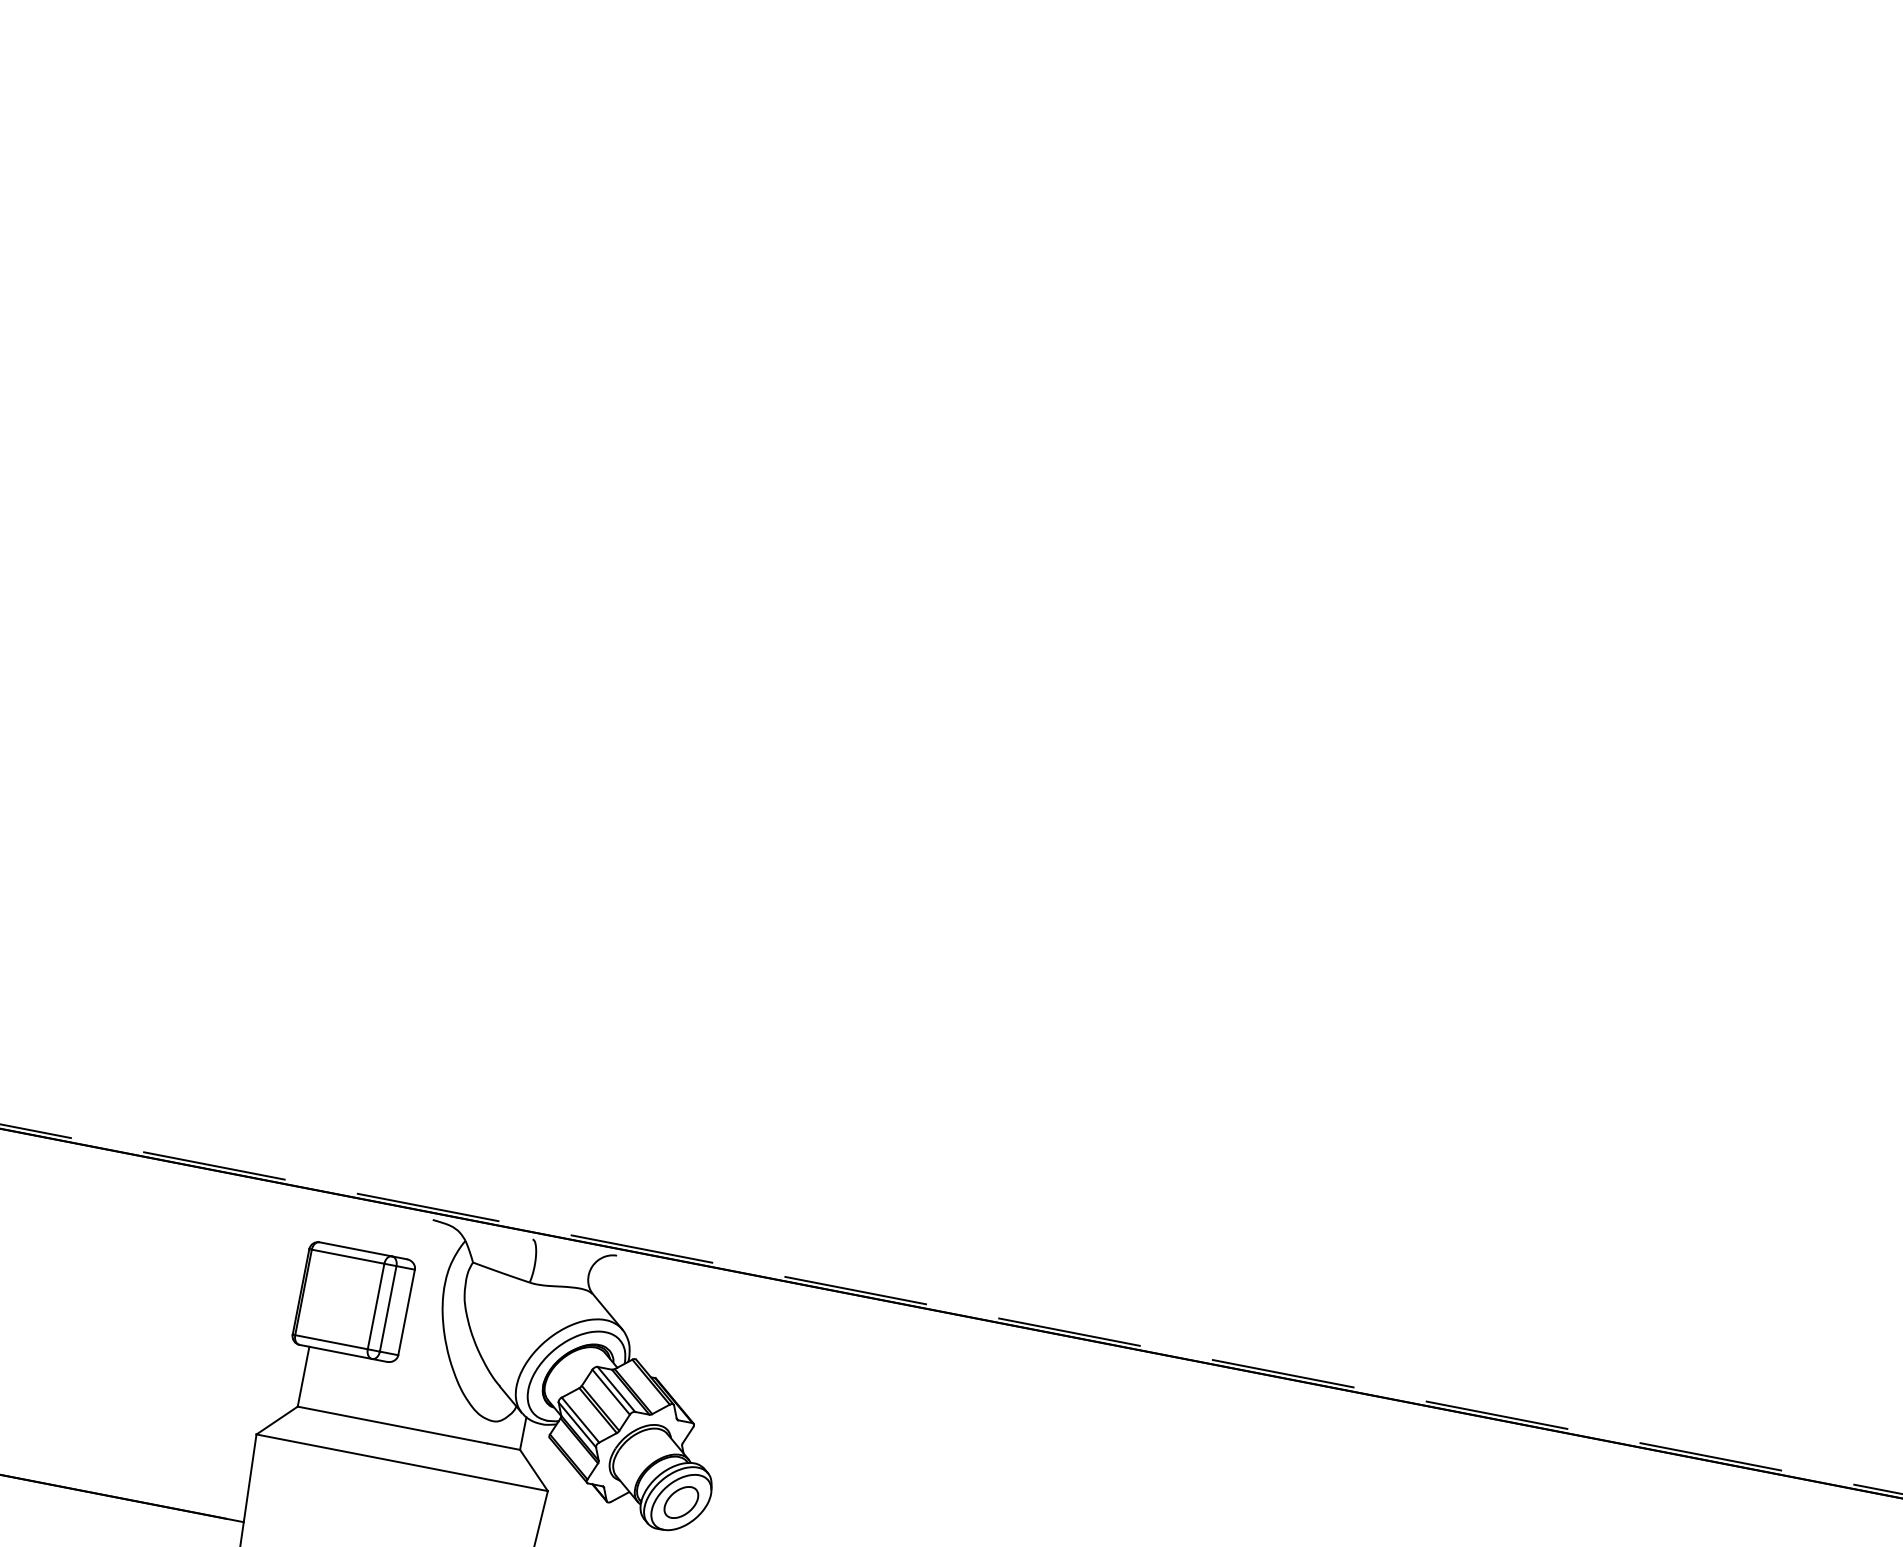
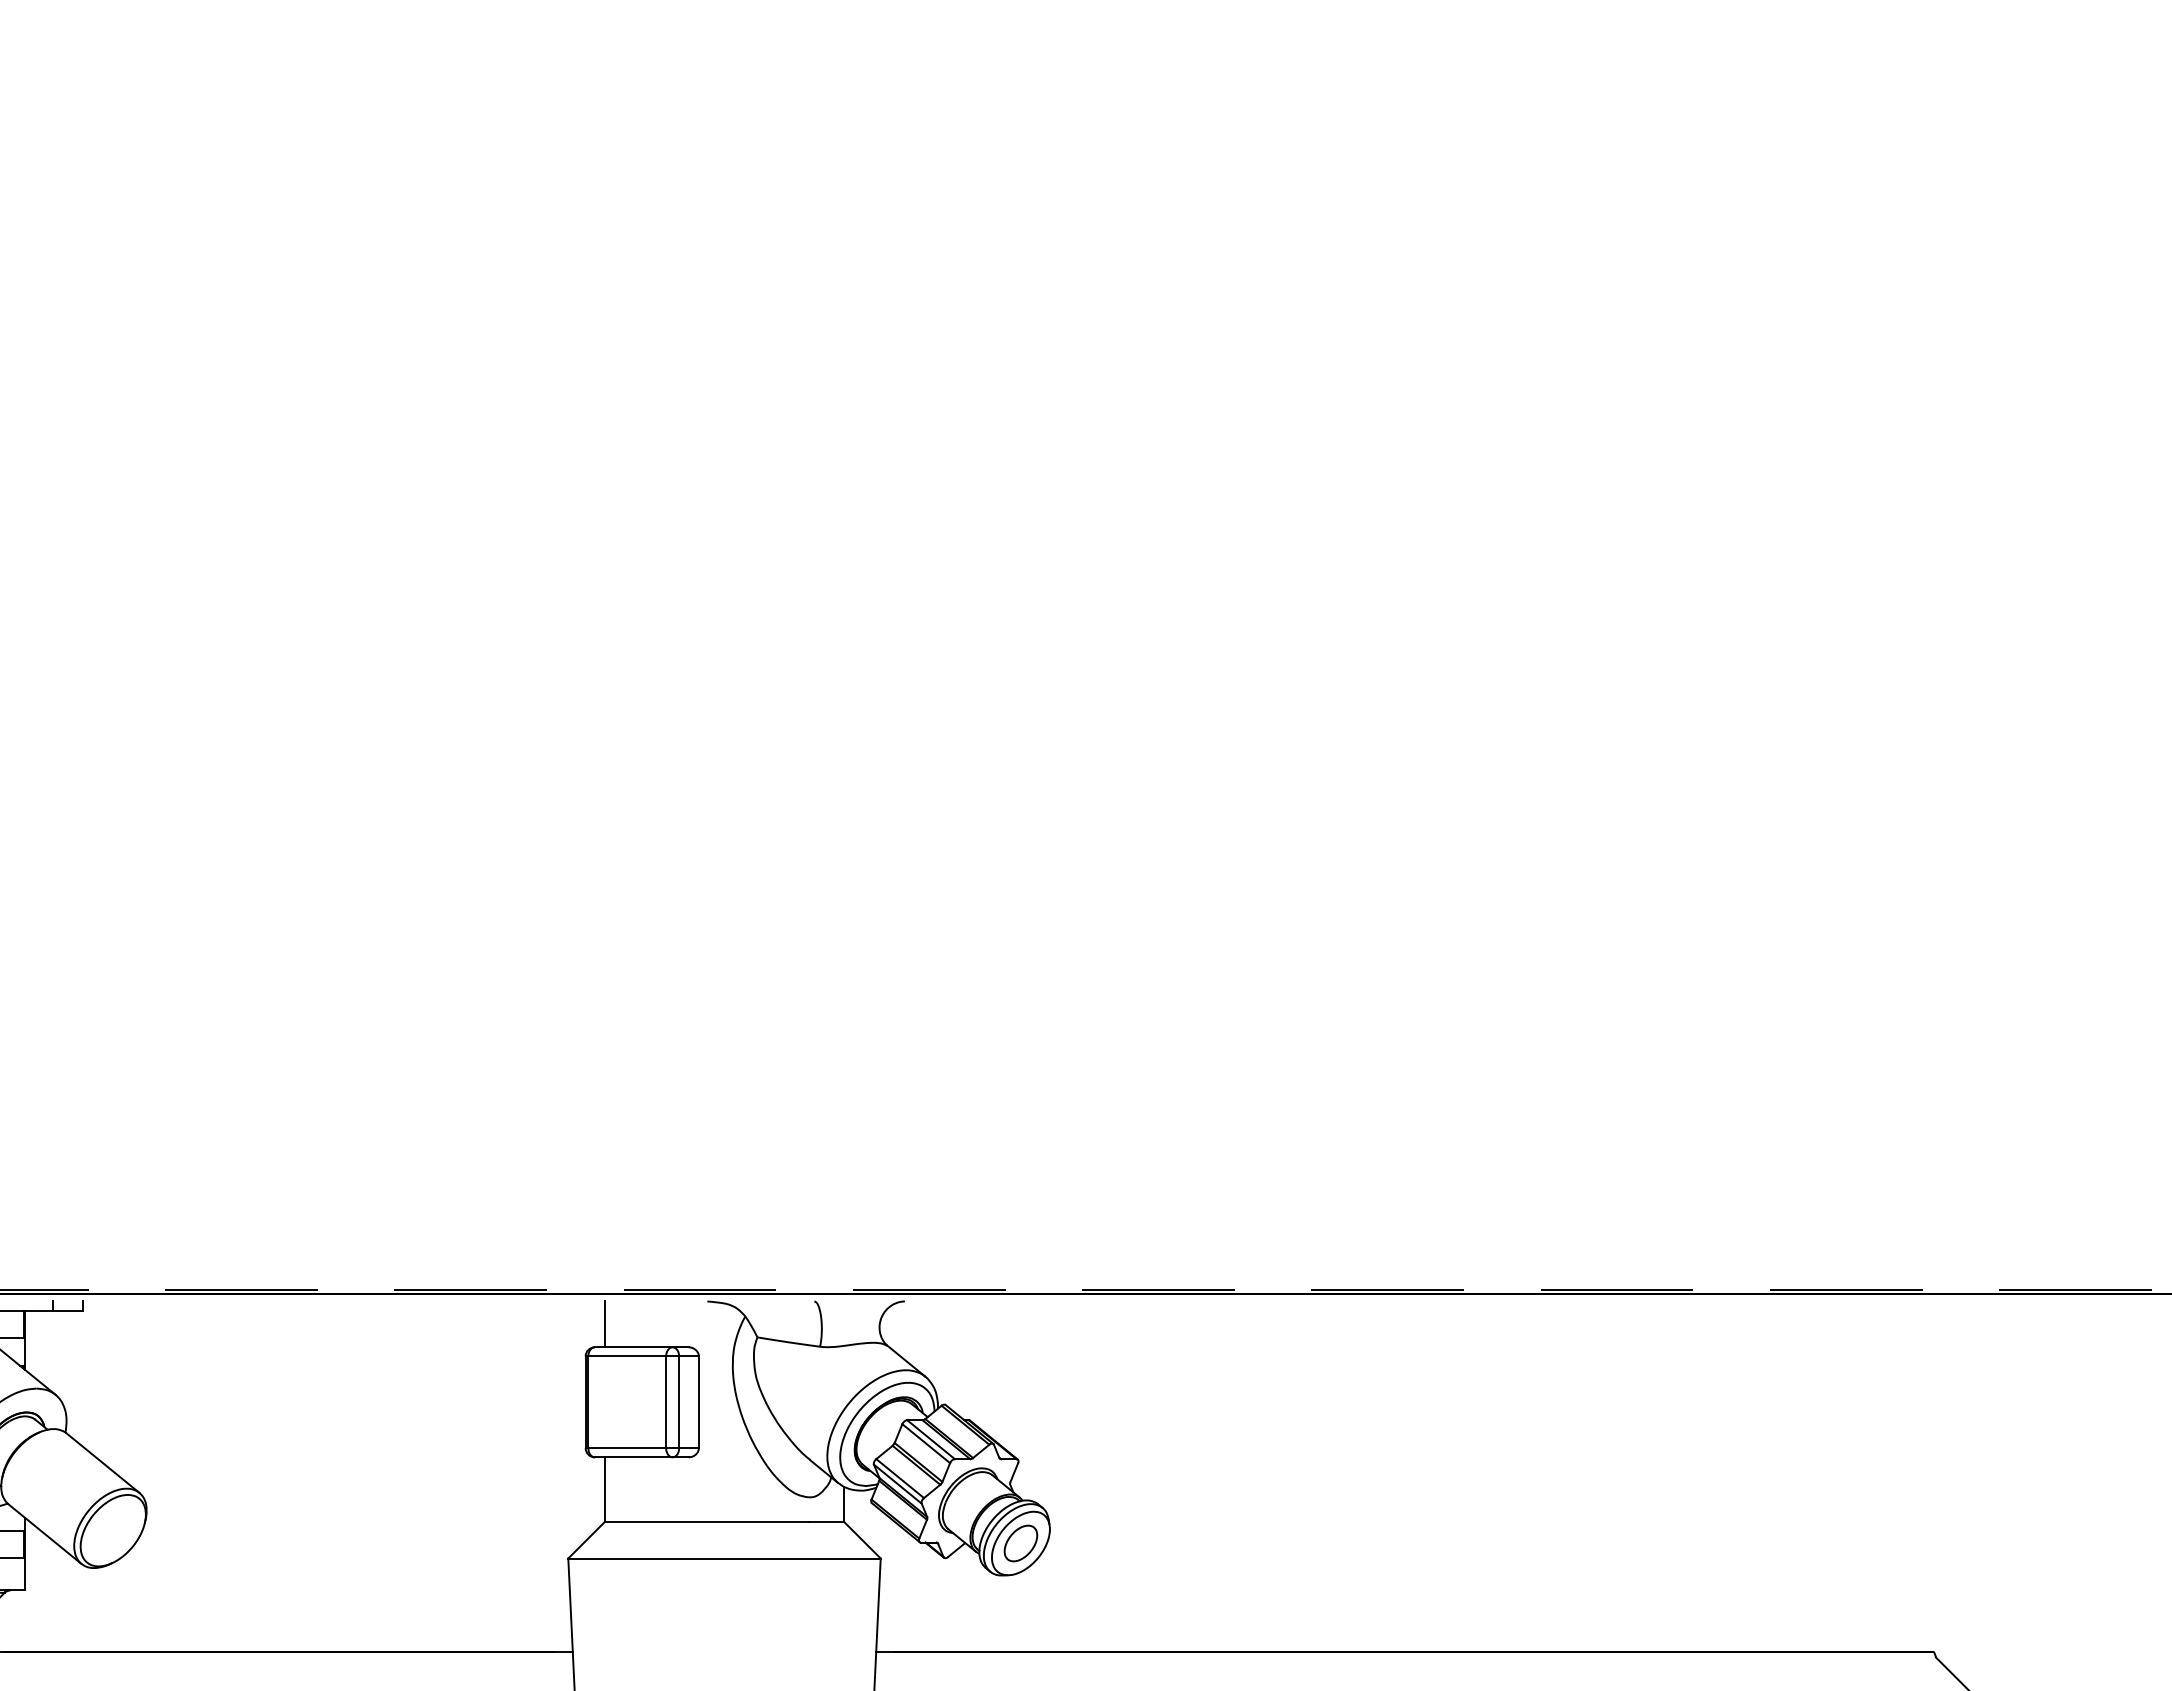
line: (333, 1222) -> (605, 1324), added

